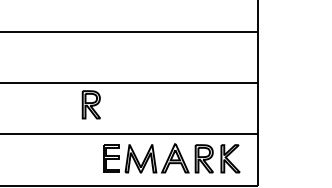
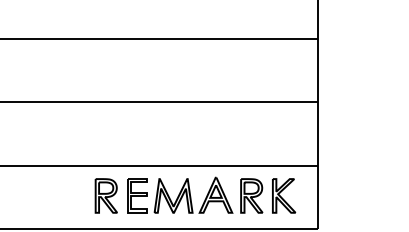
part: (90, 104) -> (105, 195), moved

